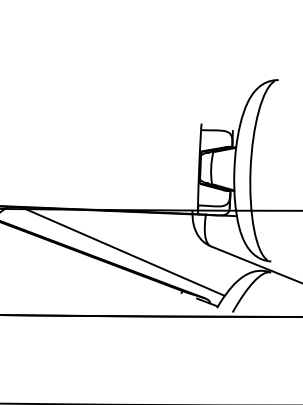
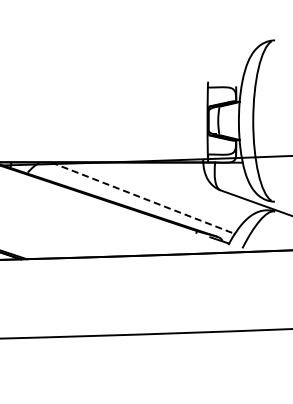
line: (122, 251) -> (142, 198), solid -> dashed

